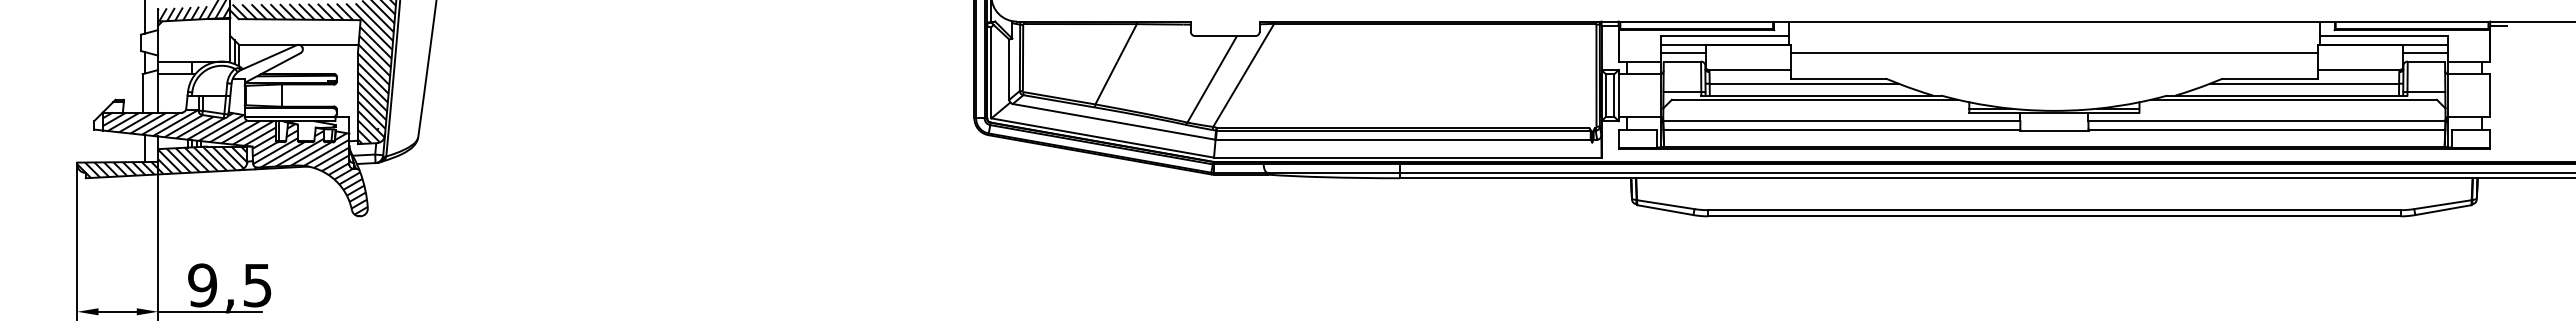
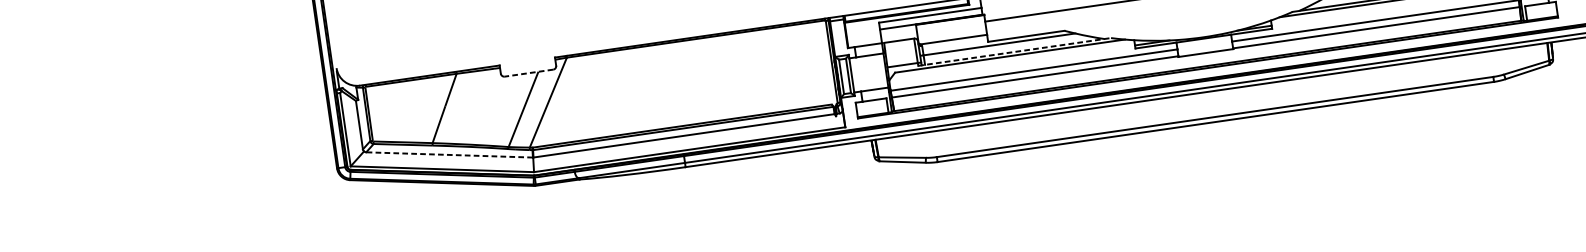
line: (1224, 36) -> (528, 73), solid -> dashed
line: (1683, 53) -> (899, 34), removed
line: (1821, 95) -> (1014, 51), solid -> dashed
line: (1114, 121) -> (449, 154), solid -> dashed

